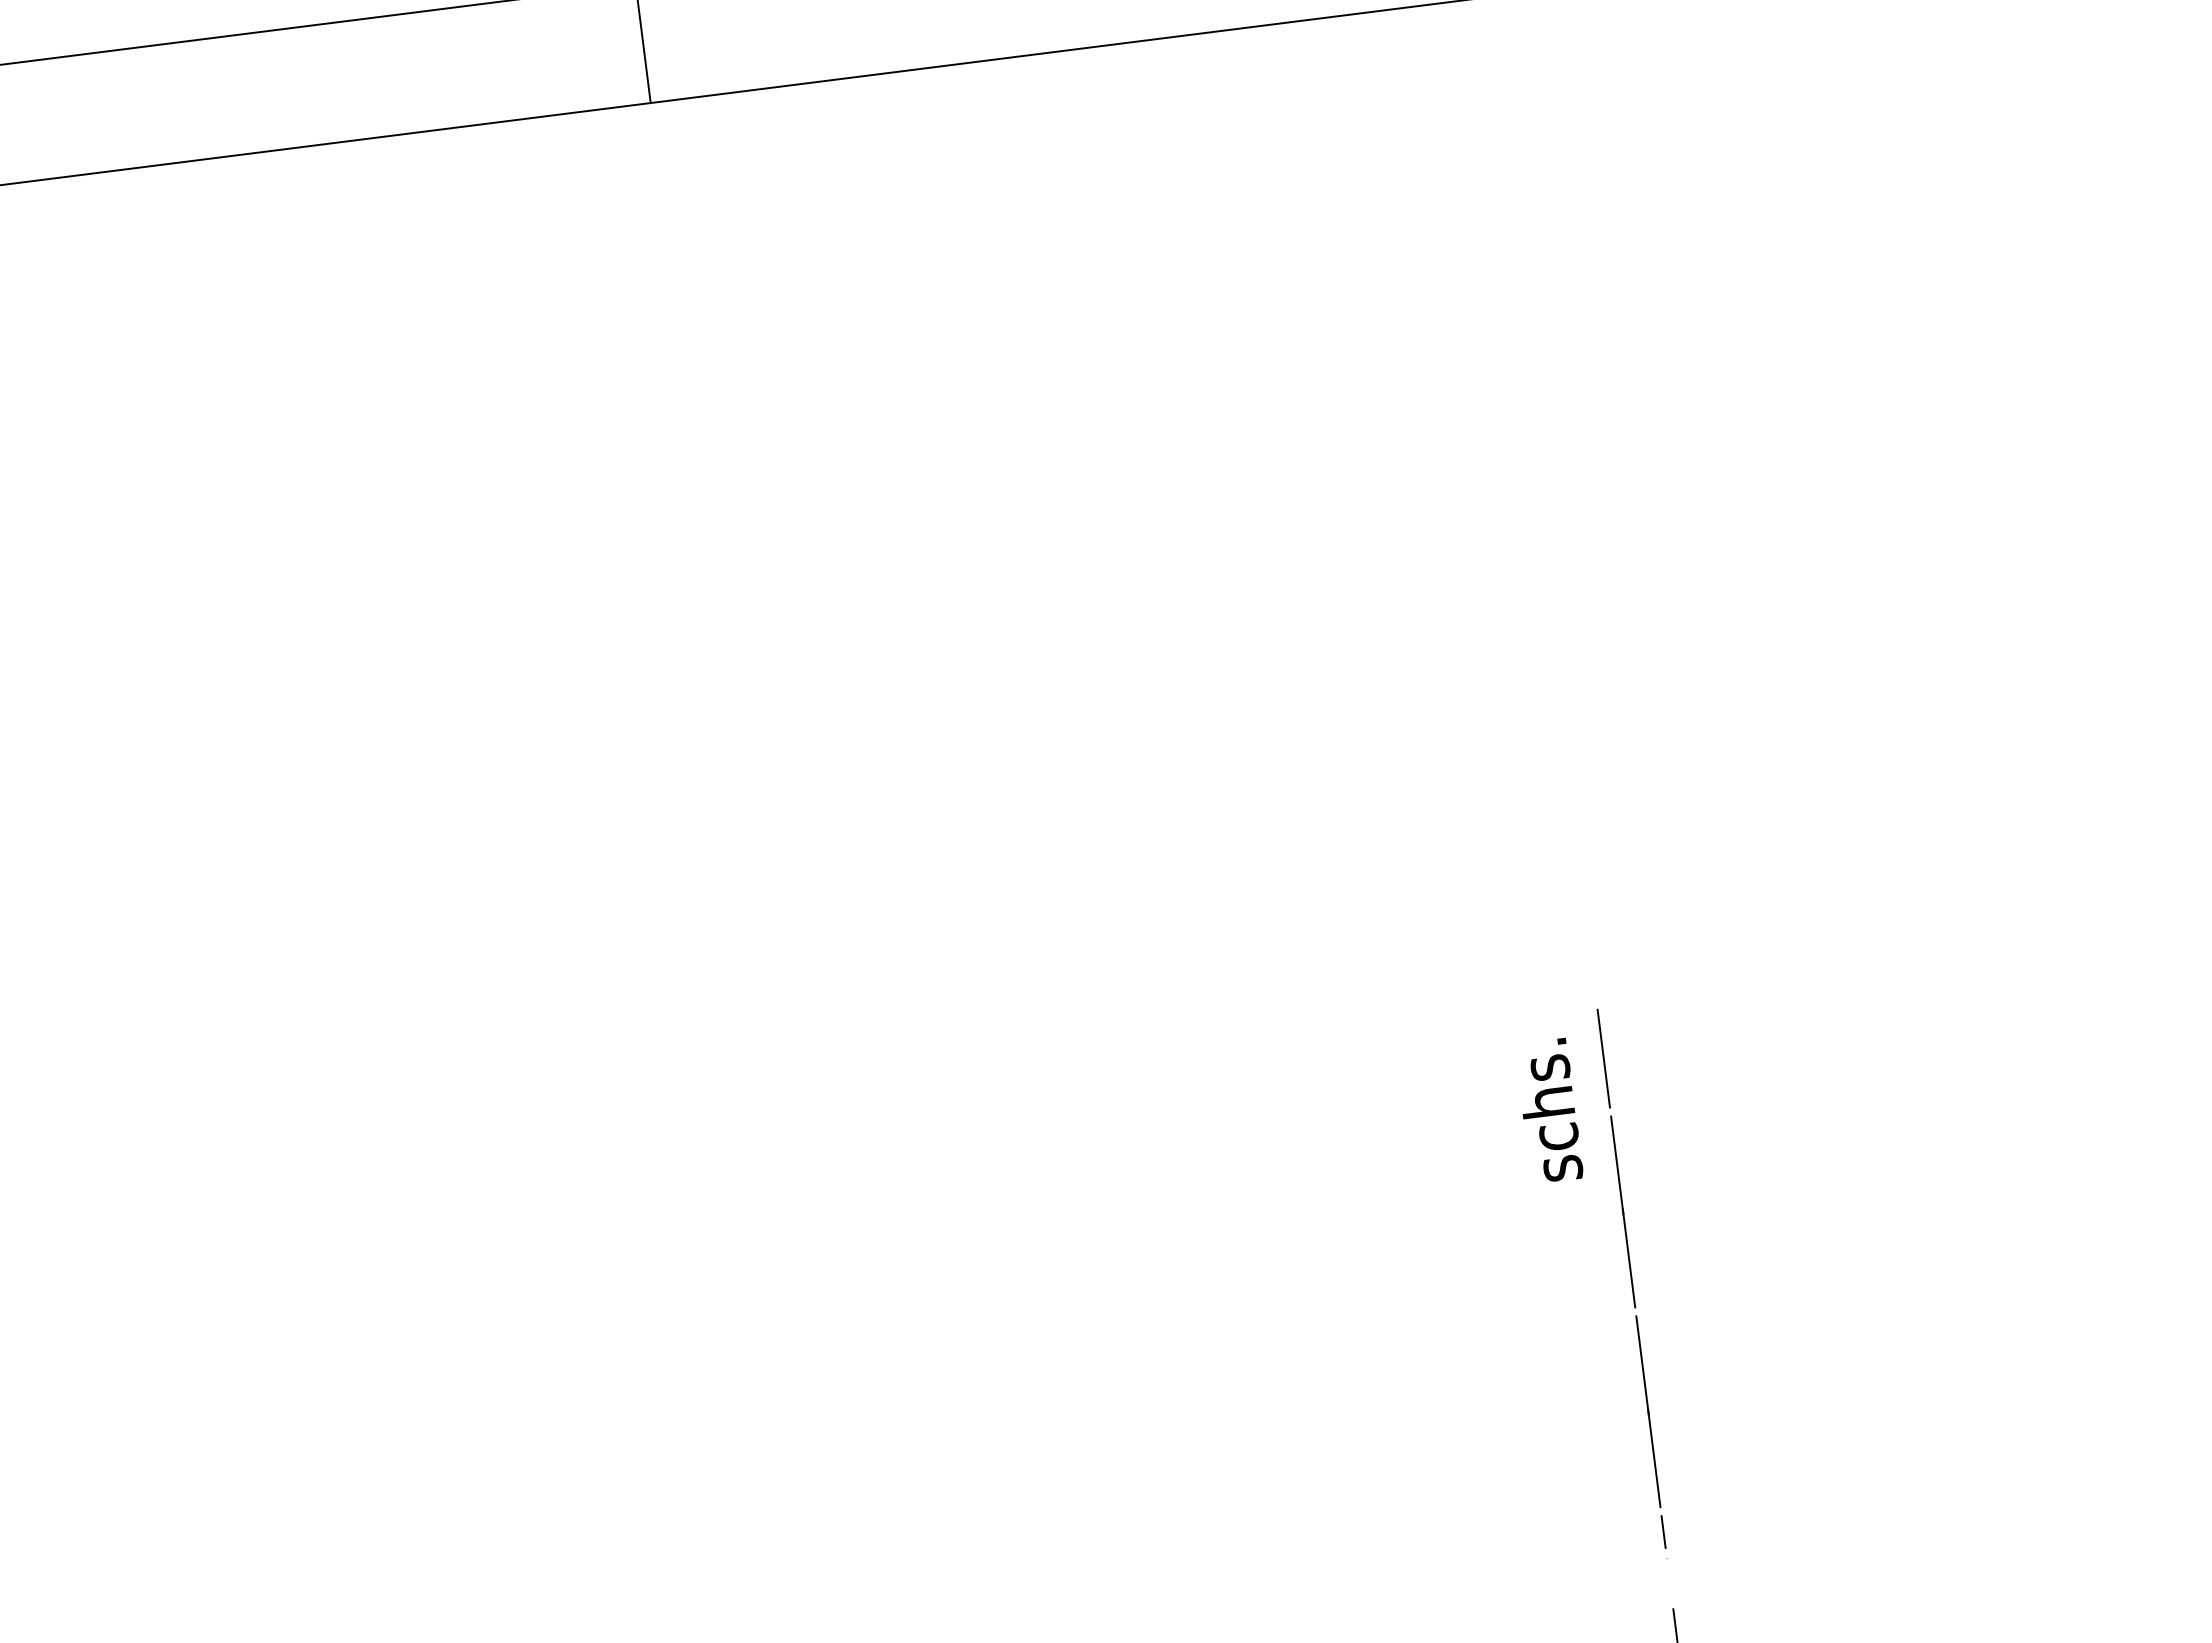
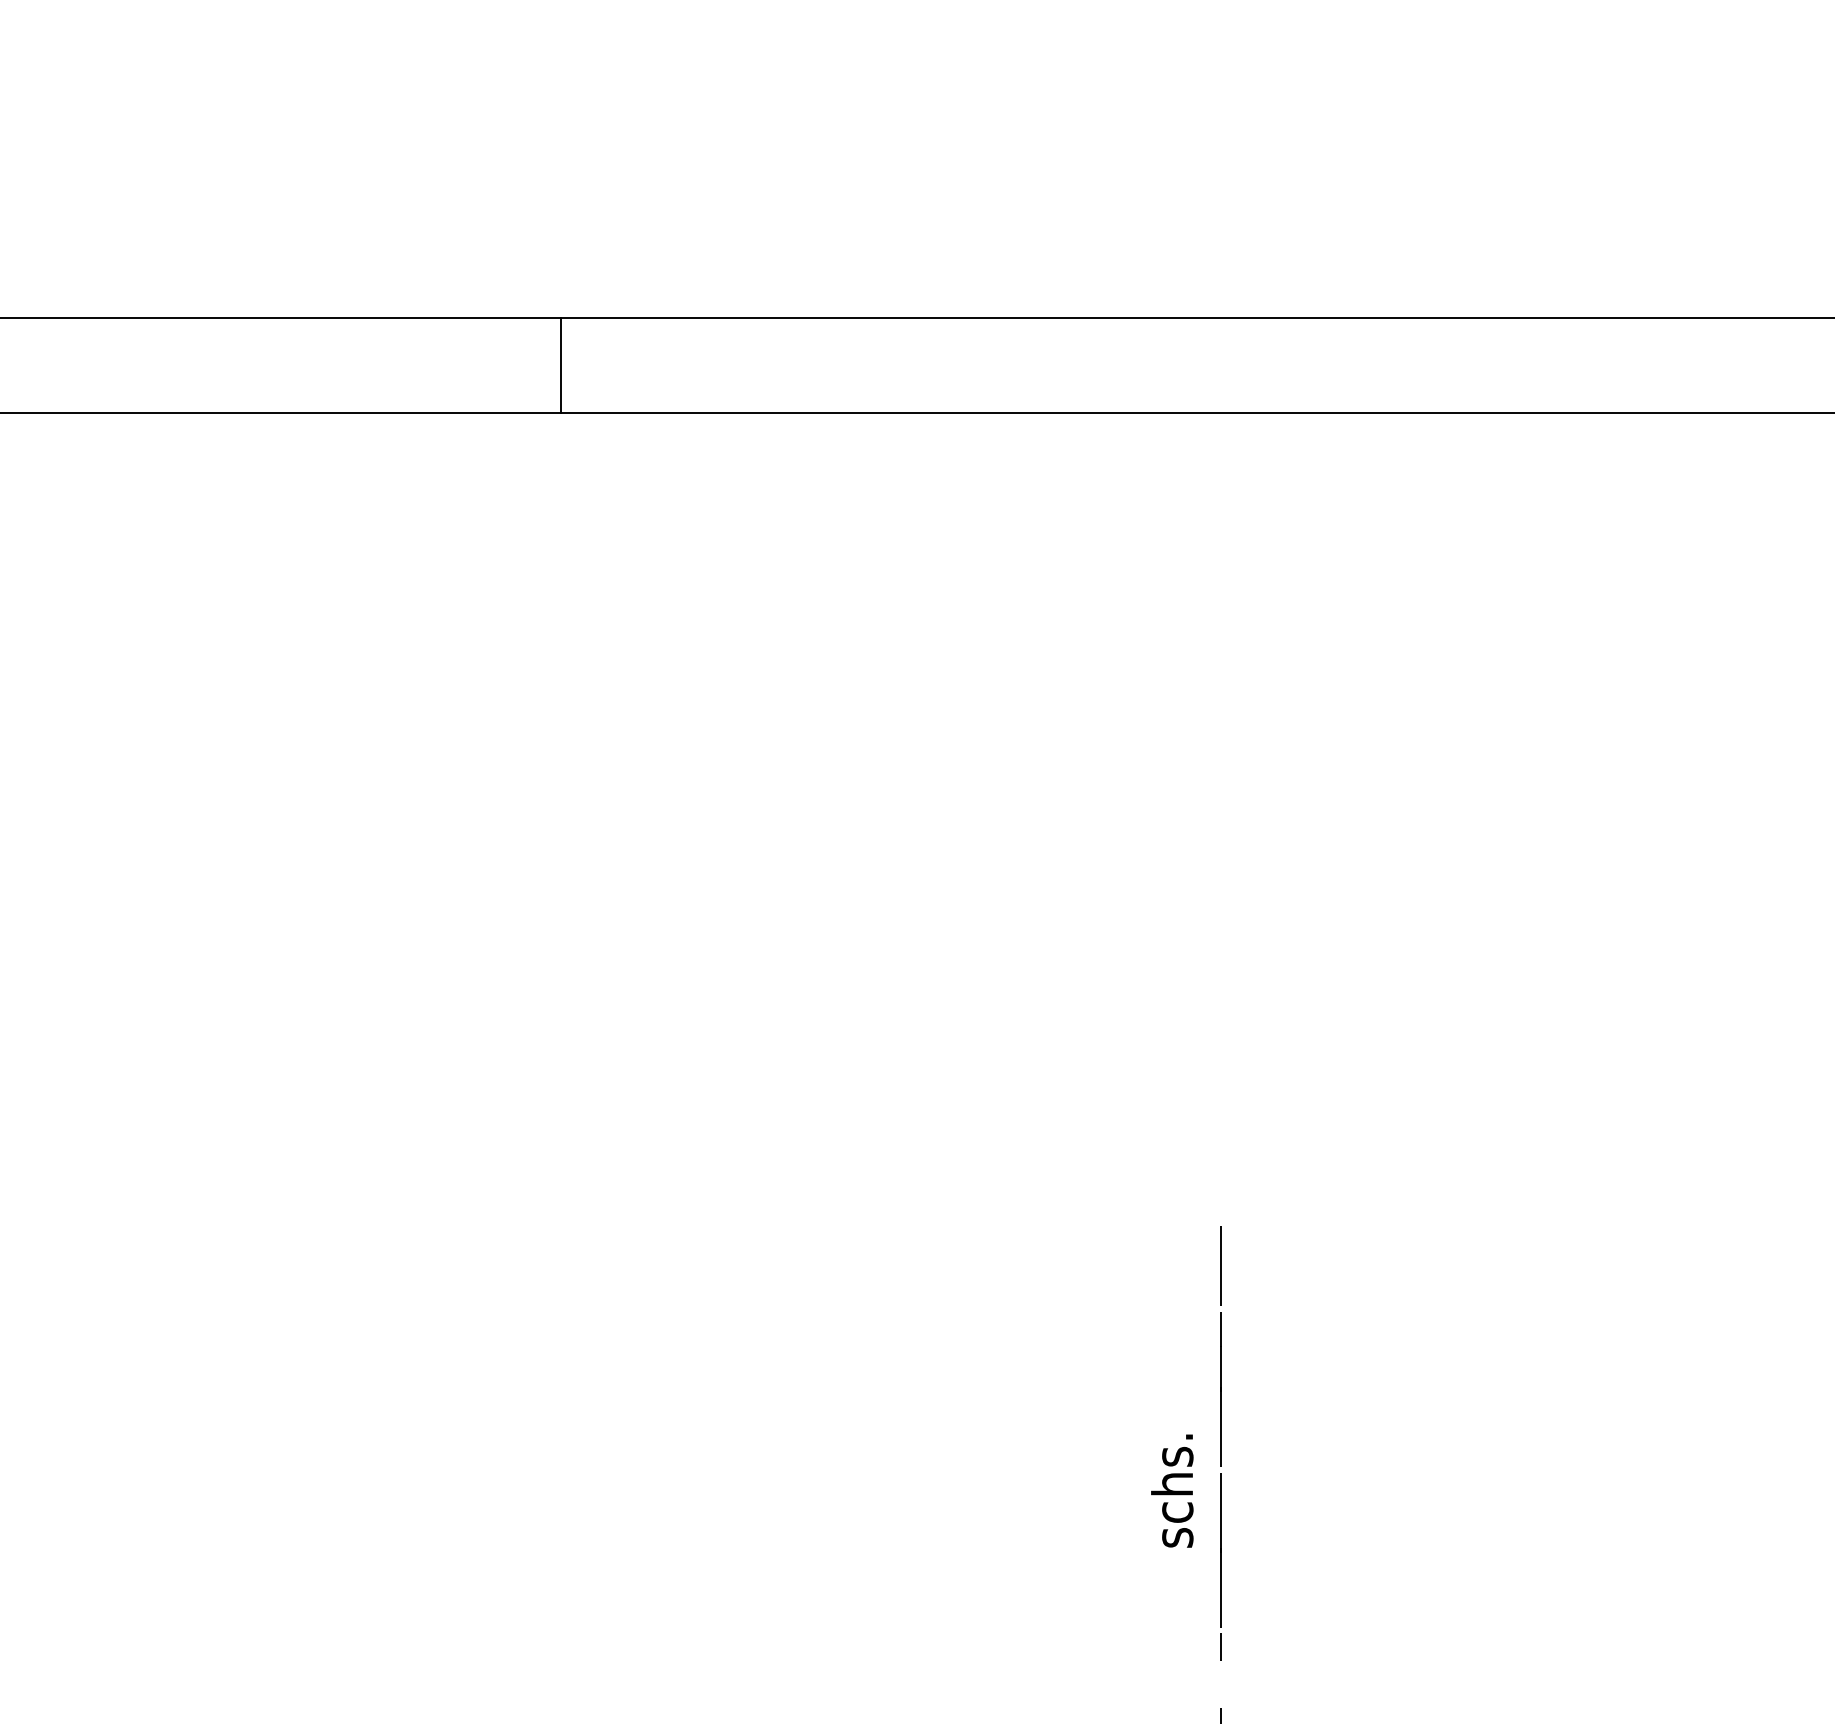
text: (1549, 1110) -> (1172, 1490), moved

